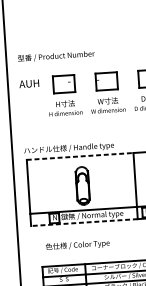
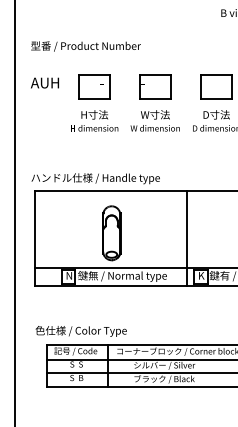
line: (80, 156) -> (111, 191), dashed -> solid
line: (84, 222) -> (110, 285), dashed -> solid
text: (77, 245) -> (80, 331), moved

